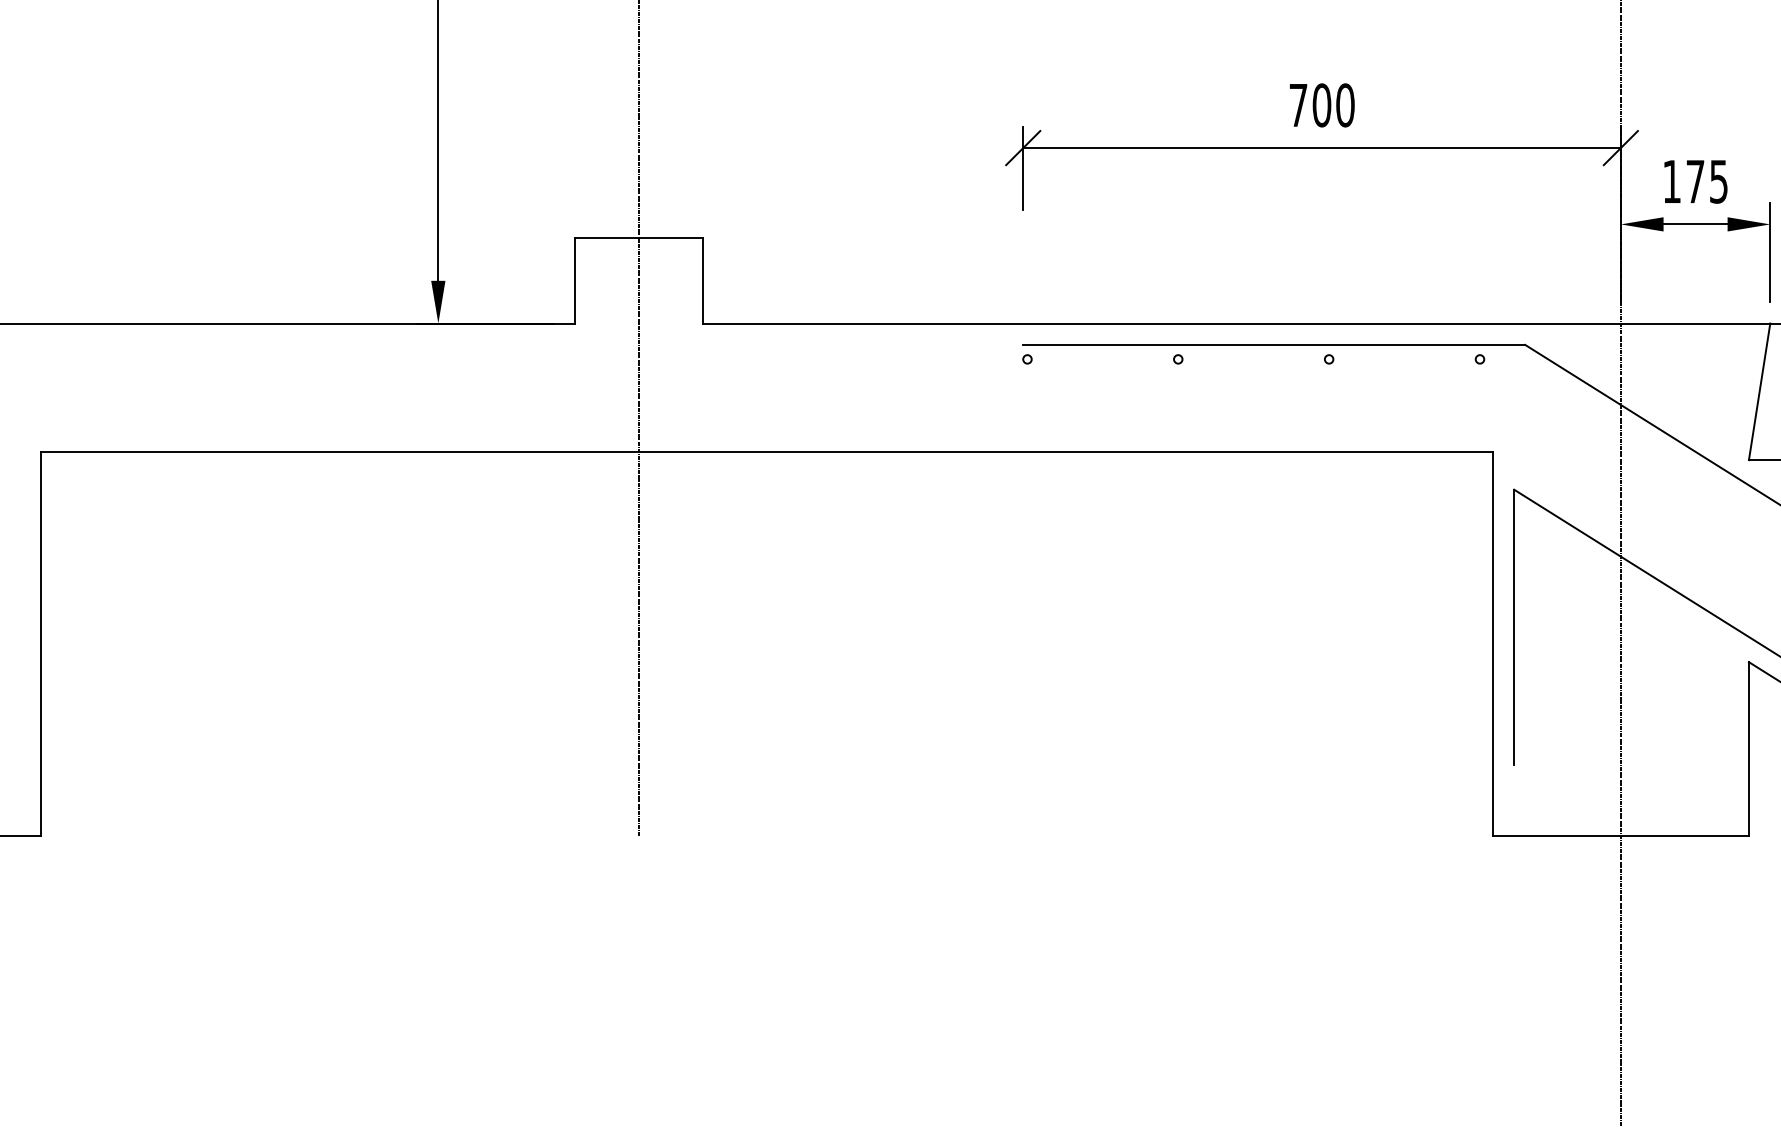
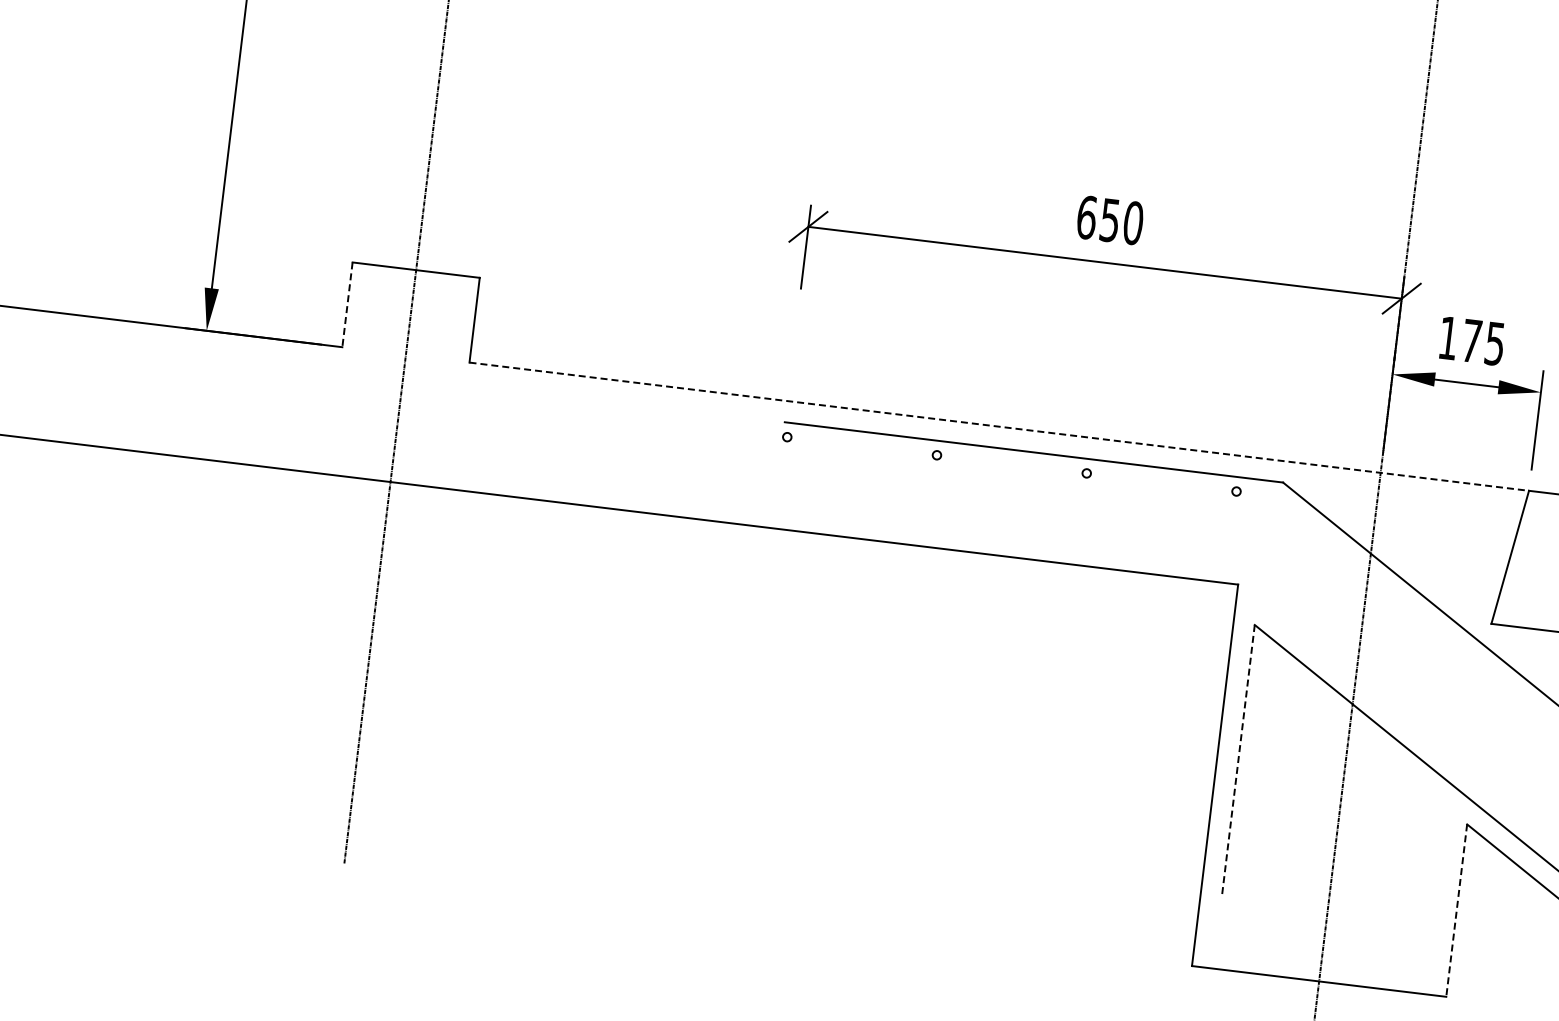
text: (1310, 105) -> (1098, 219), 700 -> 650
line: (574, 280) -> (347, 304), solid -> dashed
line: (1236, 323) -> (999, 426), solid -> dashed
line: (1514, 627) -> (1238, 761), solid -> dashed
line: (1748, 748) -> (1456, 910), solid -> dashed

